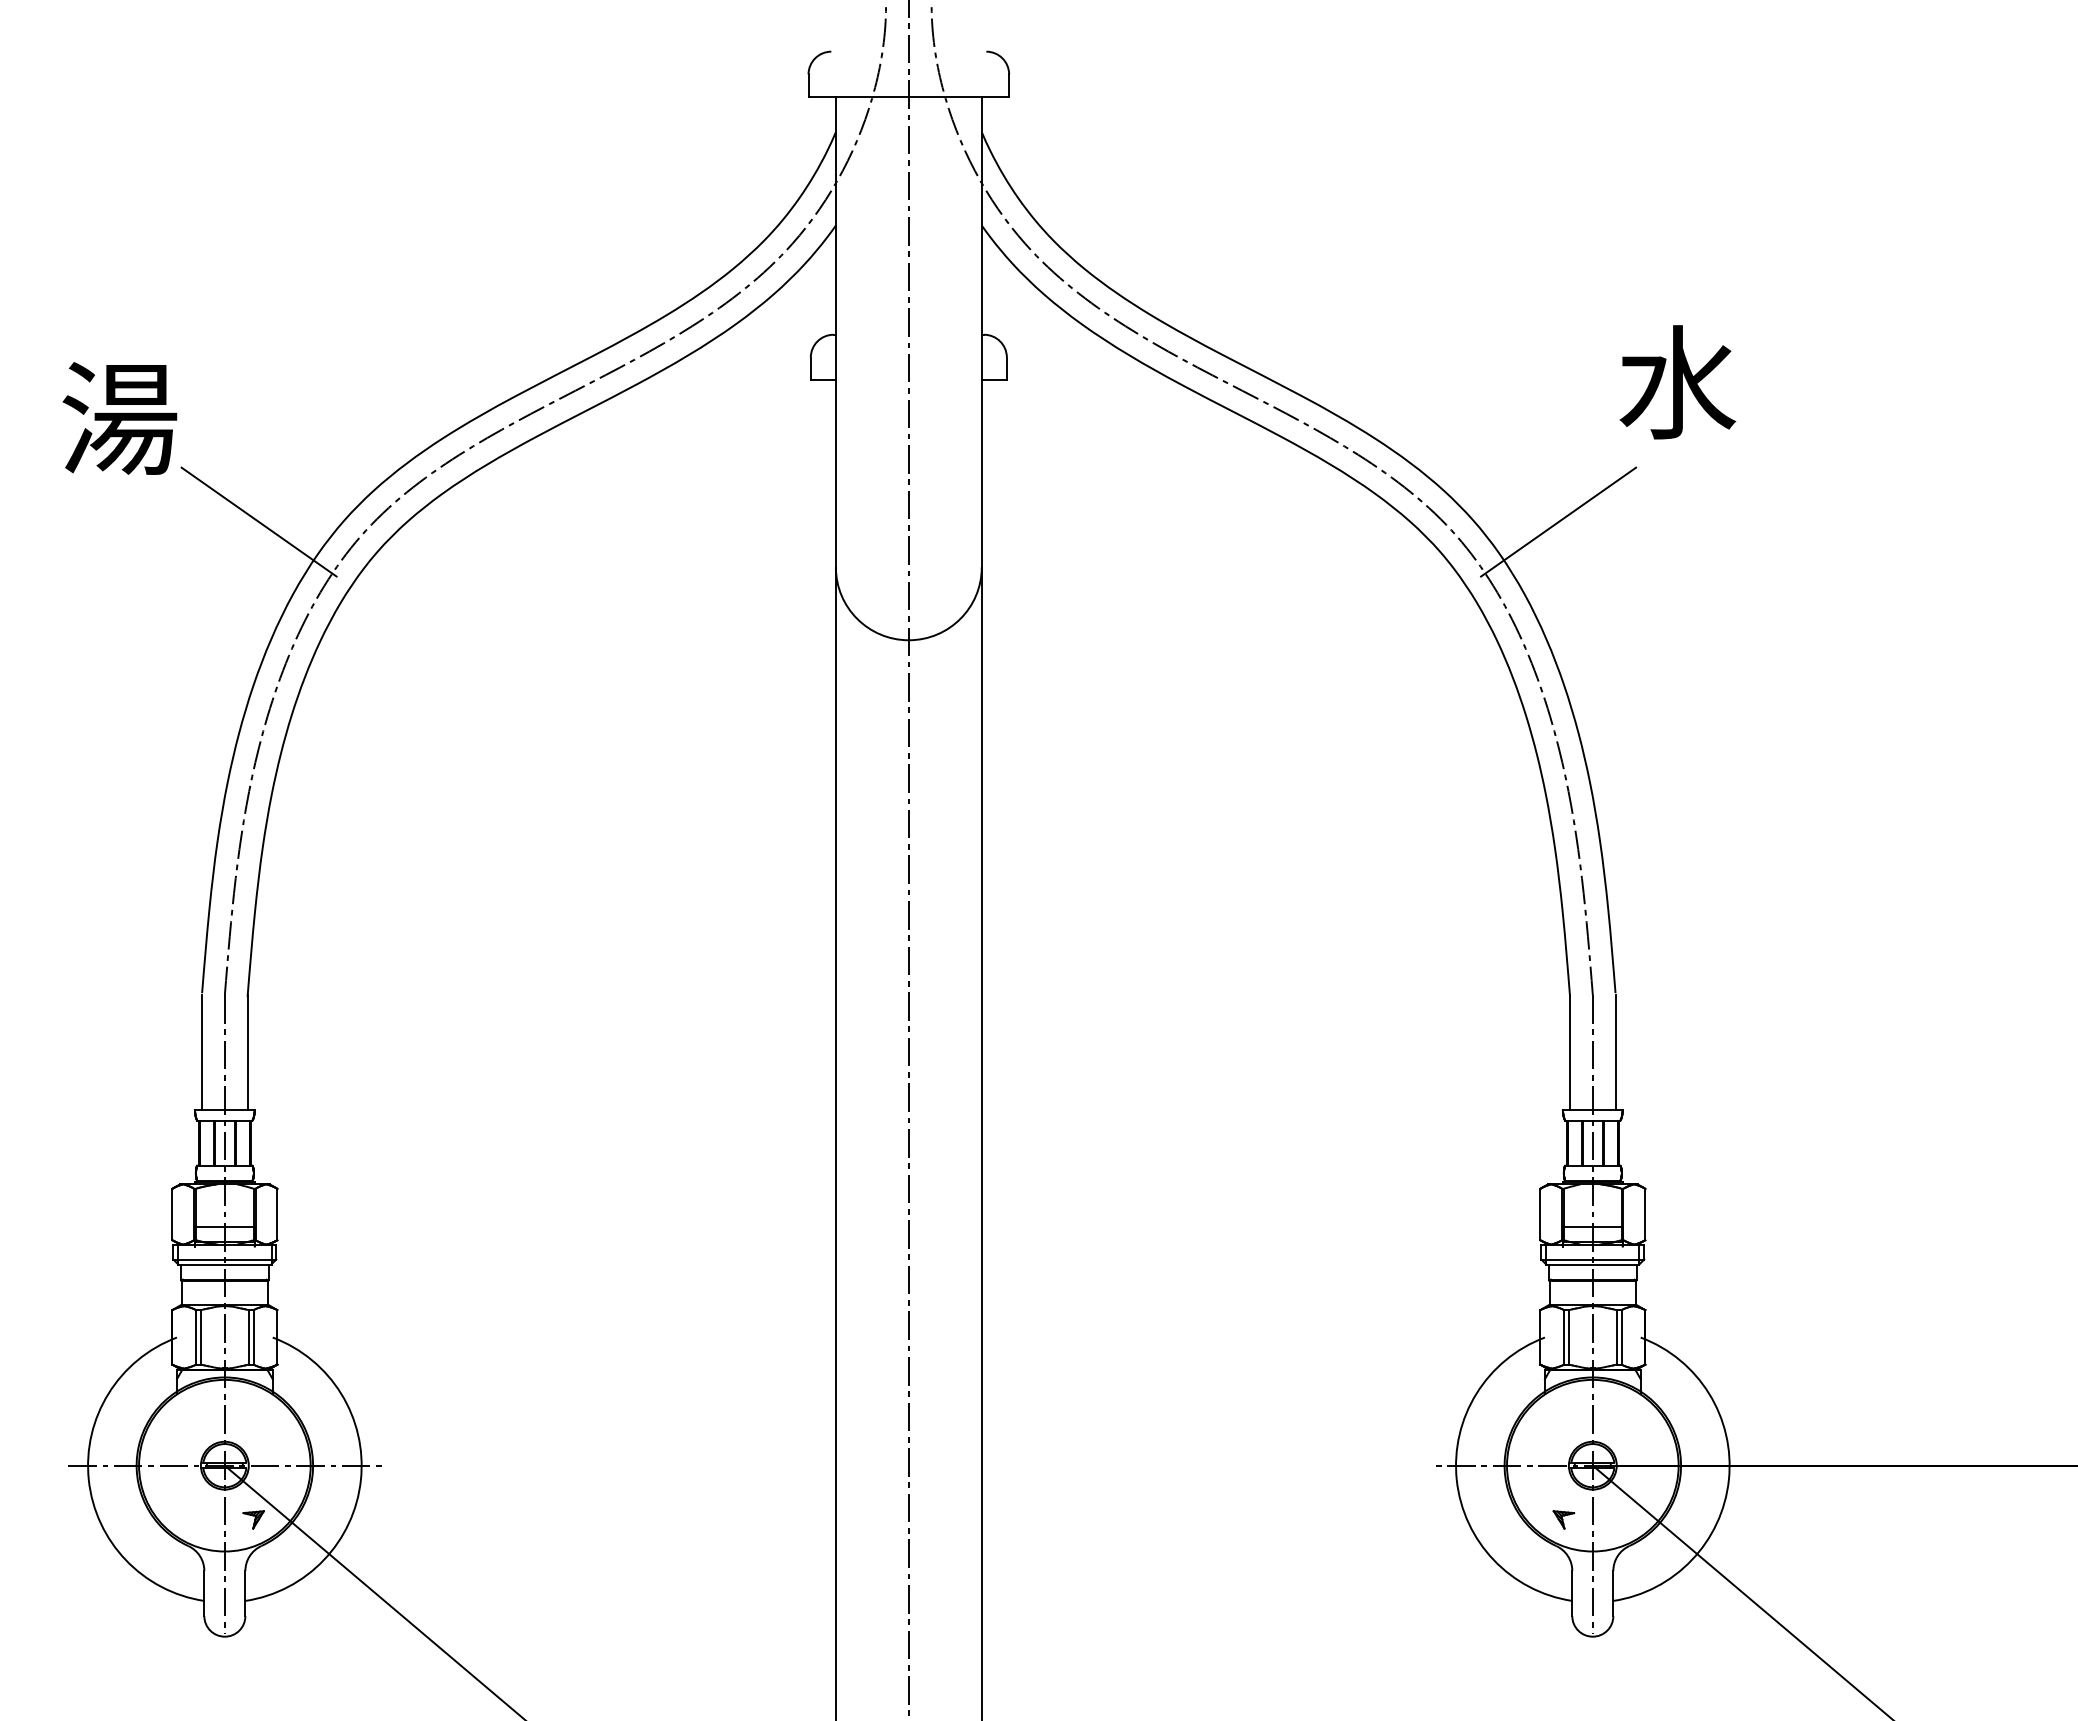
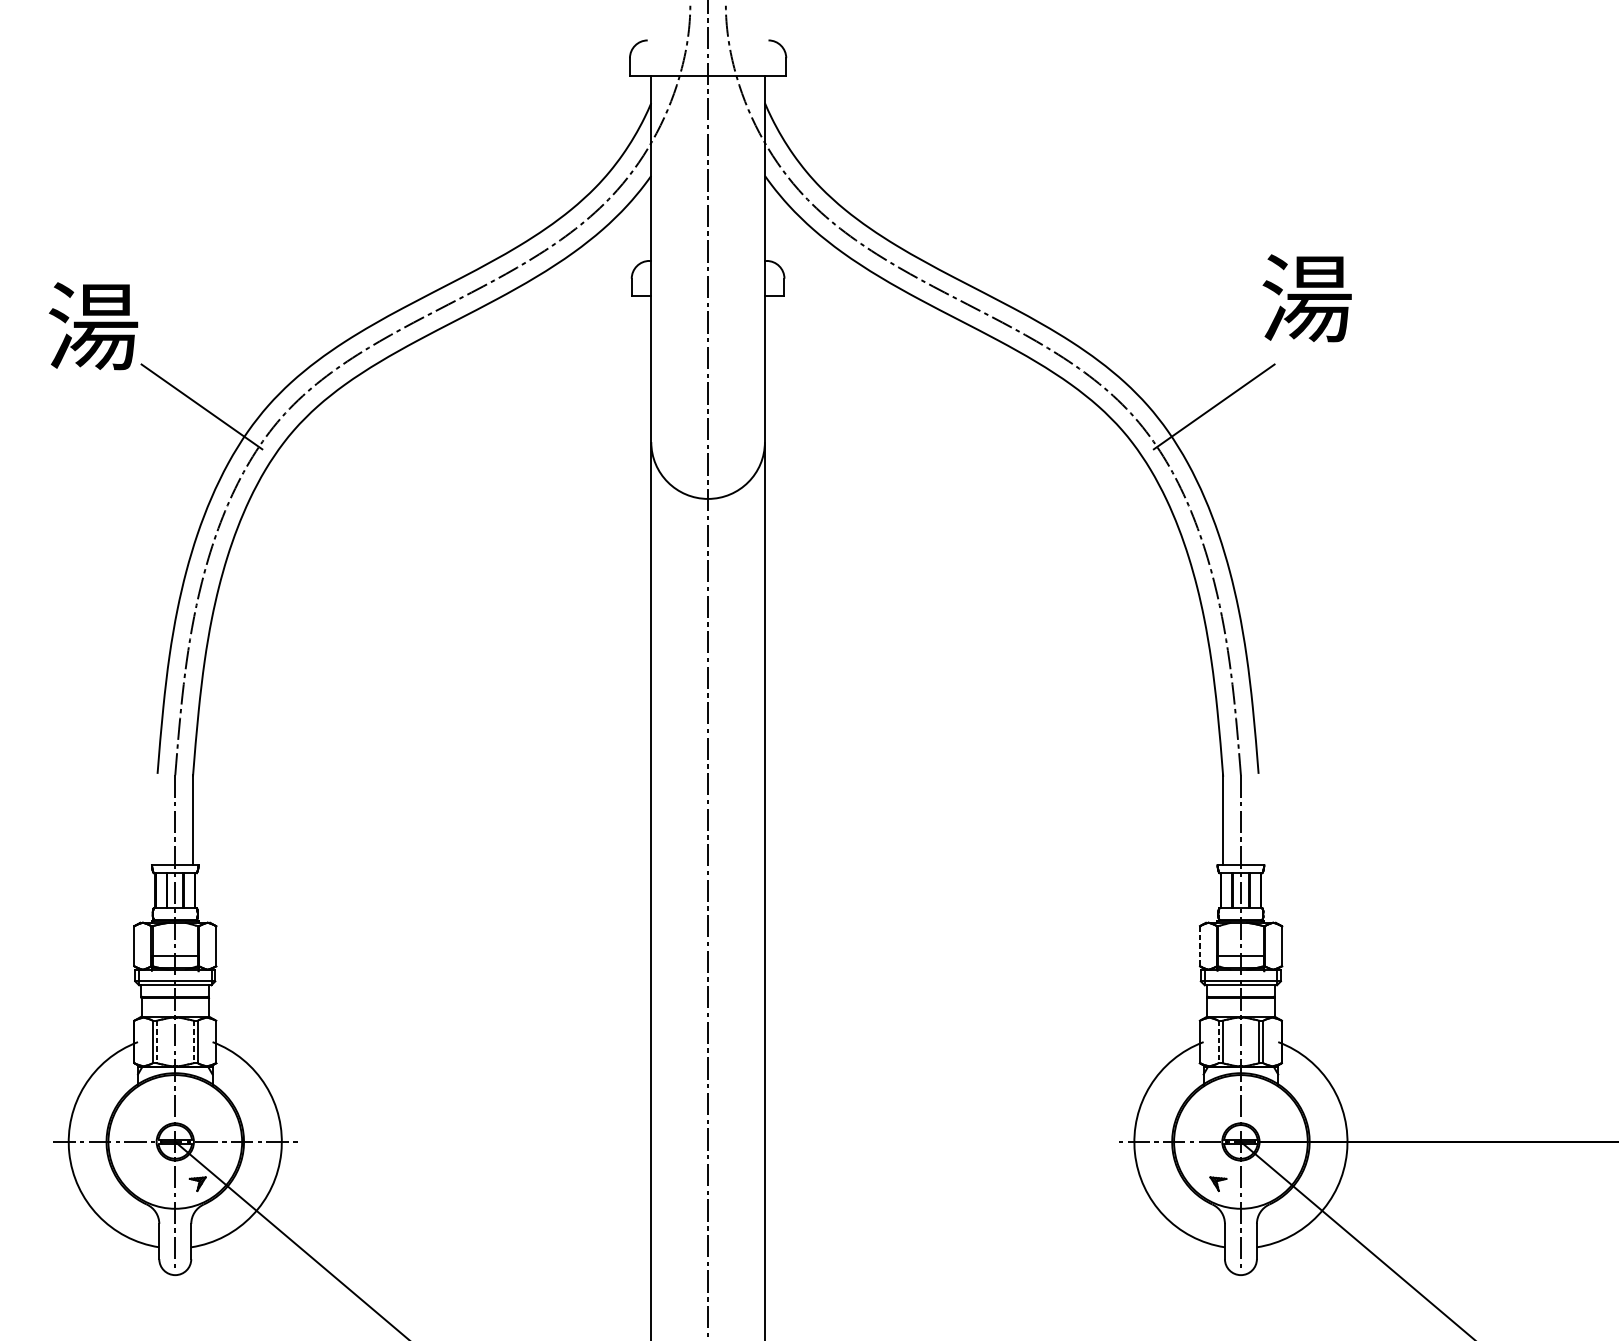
text: (1677, 382) -> (1306, 298), 水 -> 湯
line: (202, 1052) -> (157, 820), removed
line: (1615, 1052) -> (1258, 820), removed
line: (1540, 1214) -> (1200, 946), solid -> dashed
line: (201, 1337) -> (157, 1042), solid -> dashed
line: (248, 1337) -> (193, 1042), solid -> dashed
line: (1564, 1337) -> (1218, 1042), solid -> dashed

